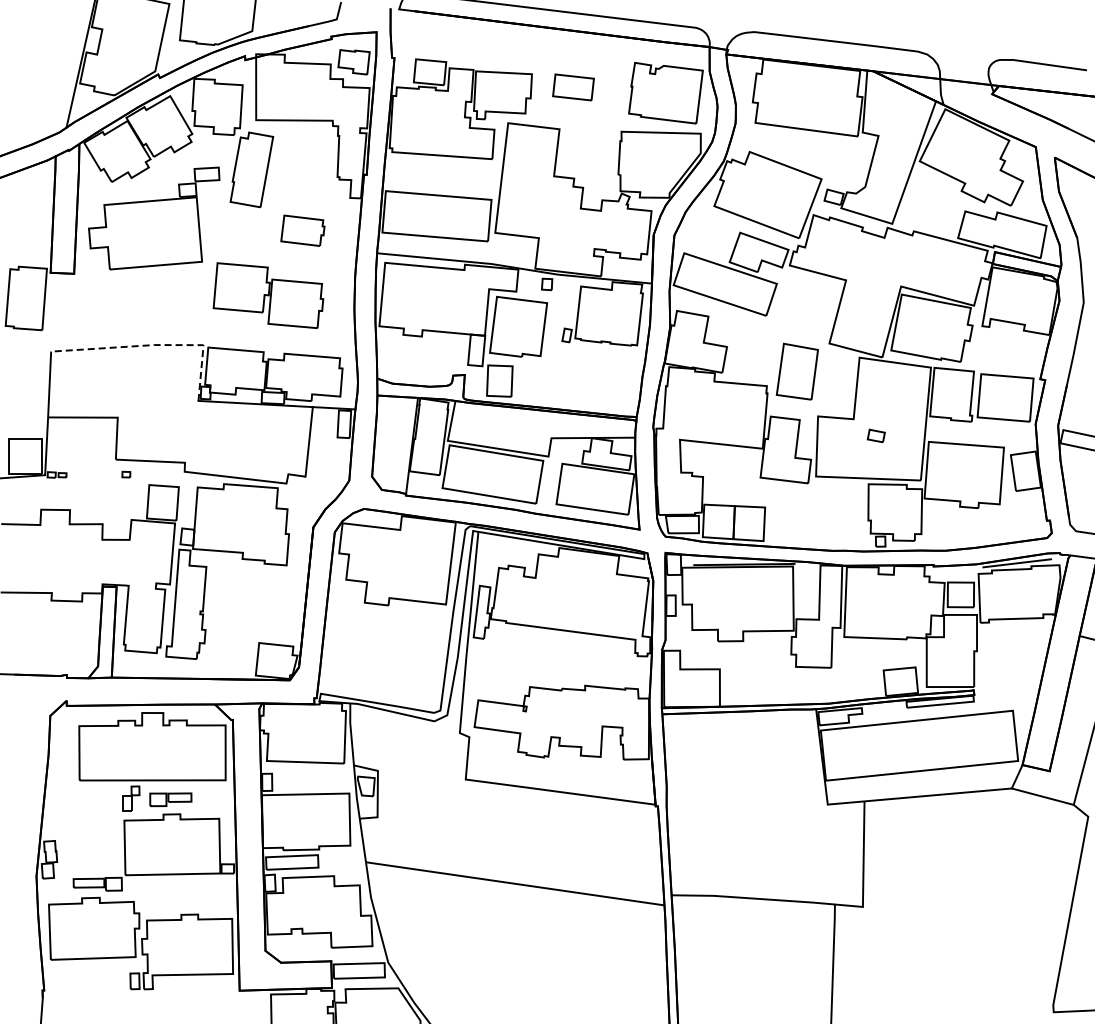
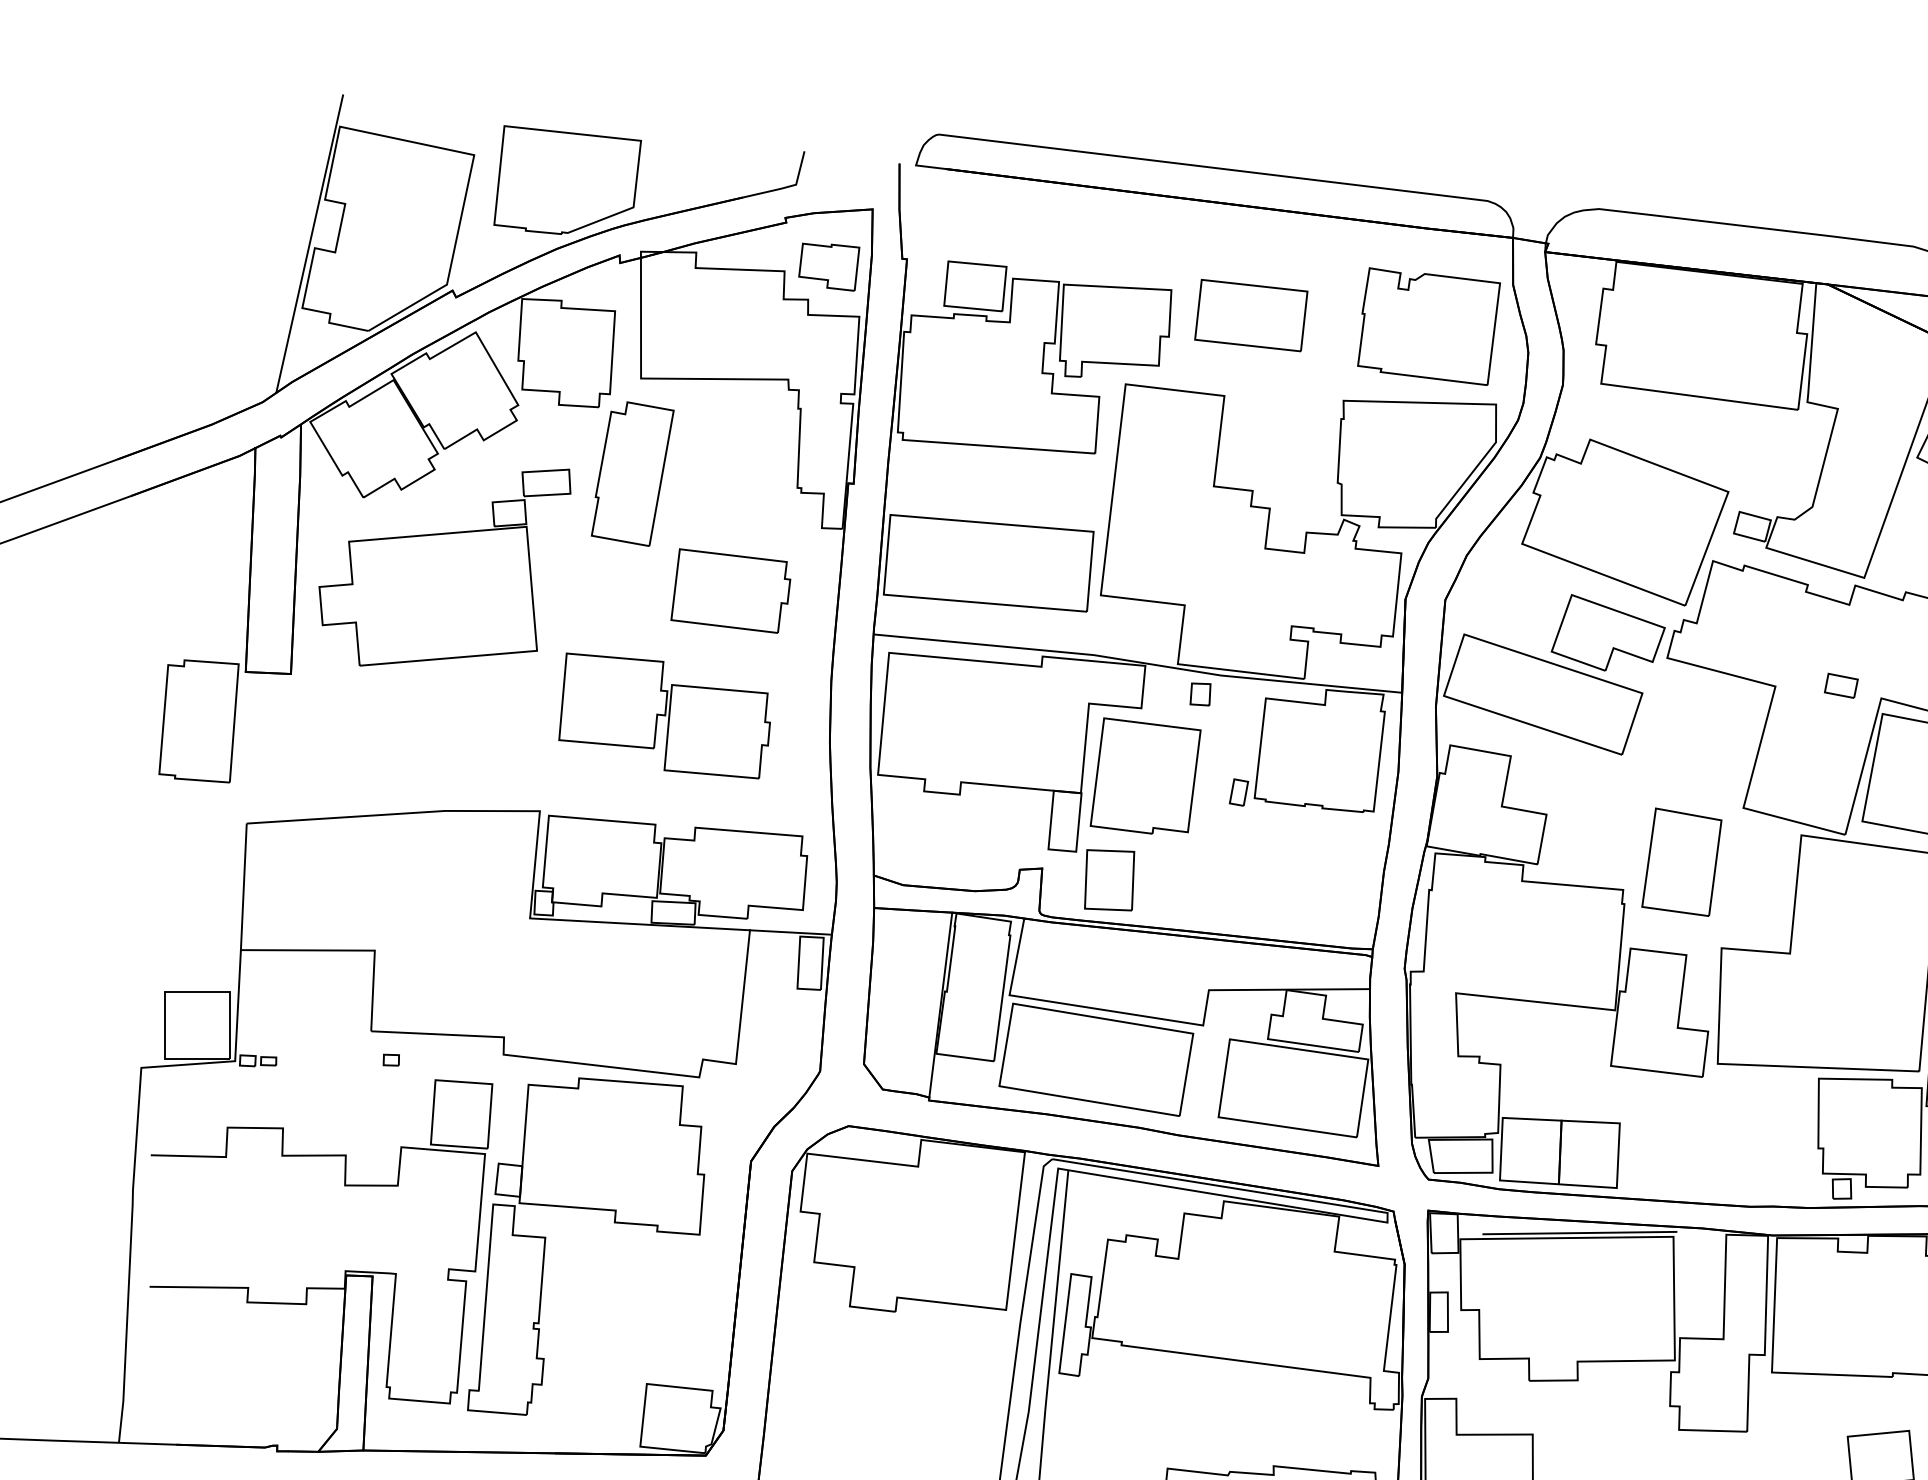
part: (573, 87) -> (1251, 315), size x1.43
part: (302, 230) -> (730, 590), size x1.43
line: (155, 345) -> (447, 811), dashed -> solid
part: (875, 435) -> (1839, 684), moved

